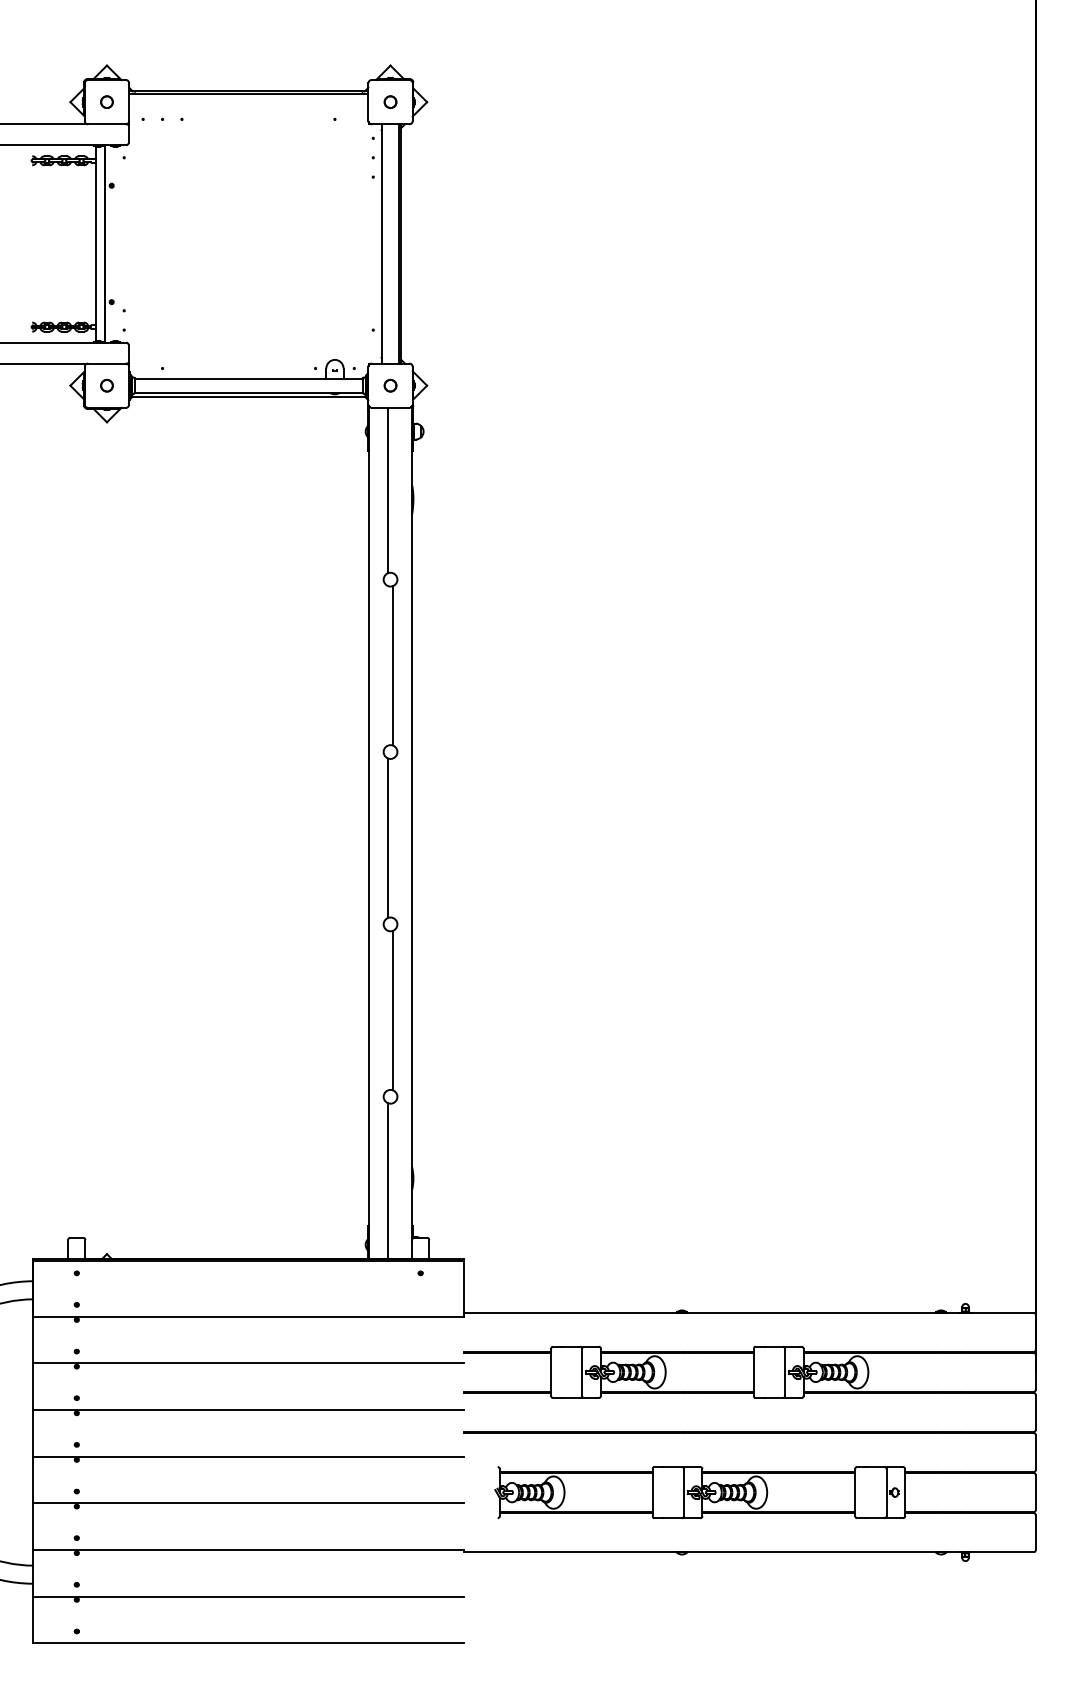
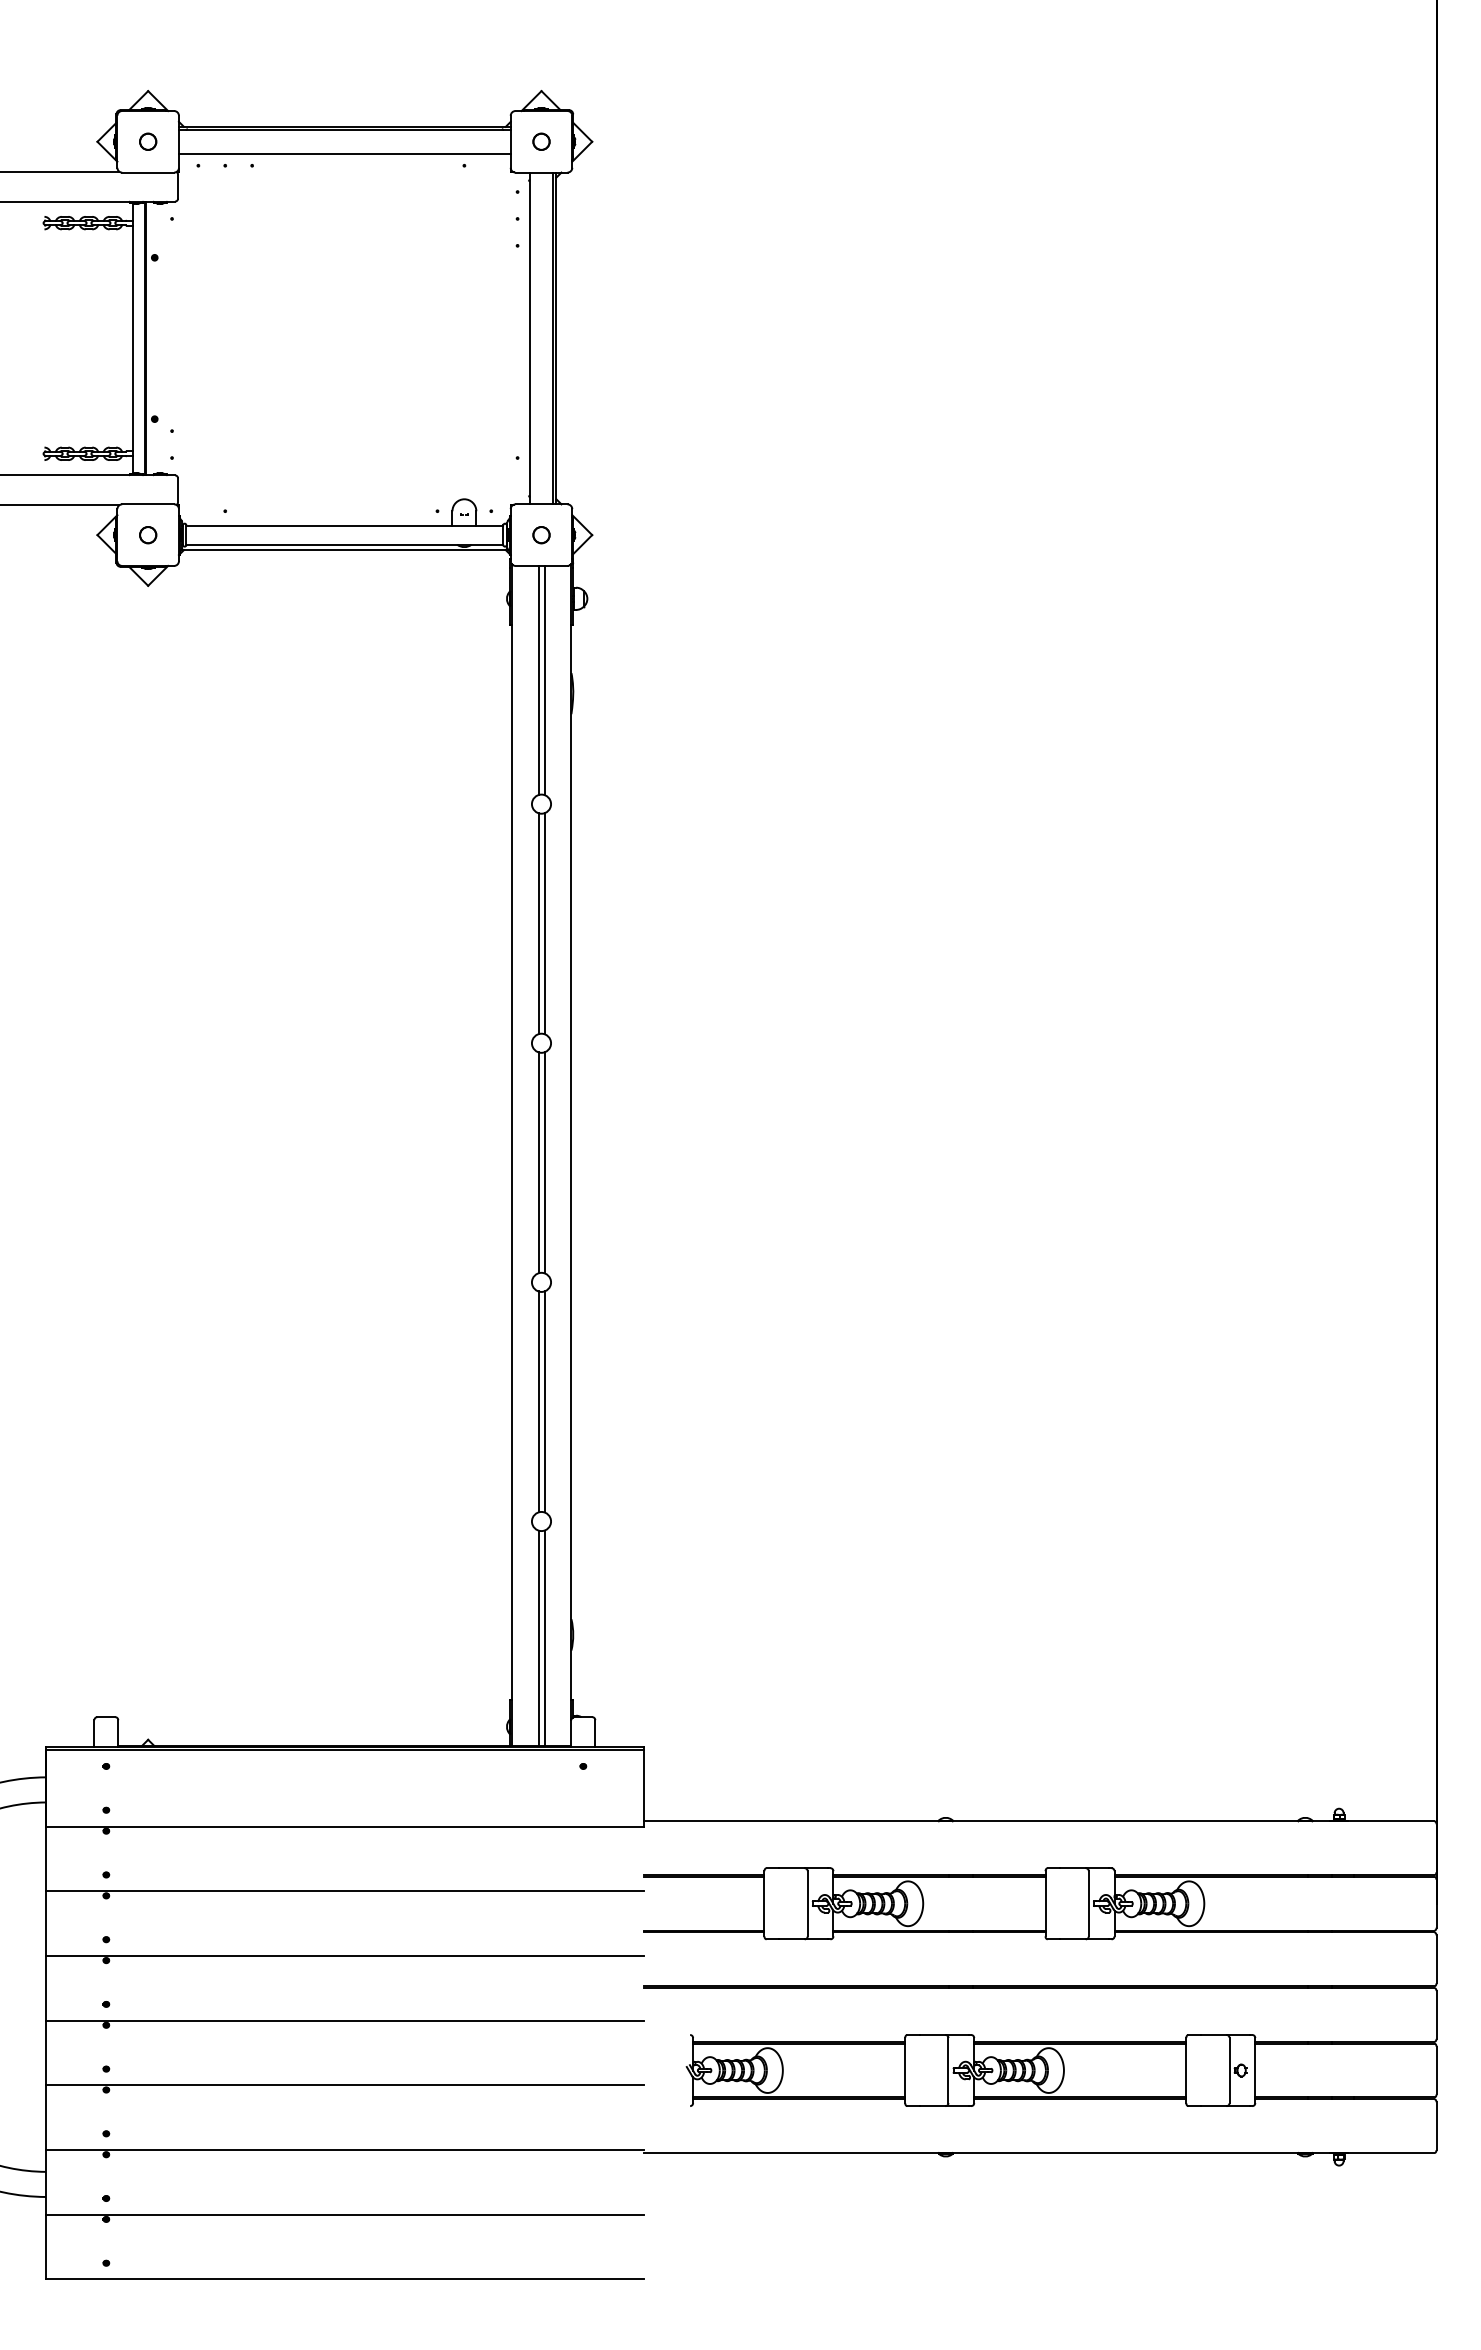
line: (248, 110) -> (344, 153), added
line: (392, 490) -> (544, 680), added
line: (388, 665) -> (538, 923), added
line: (392, 837) -> (544, 1162), added
line: (388, 1010) -> (538, 1401), added
line: (392, 1181) -> (544, 1638), added

